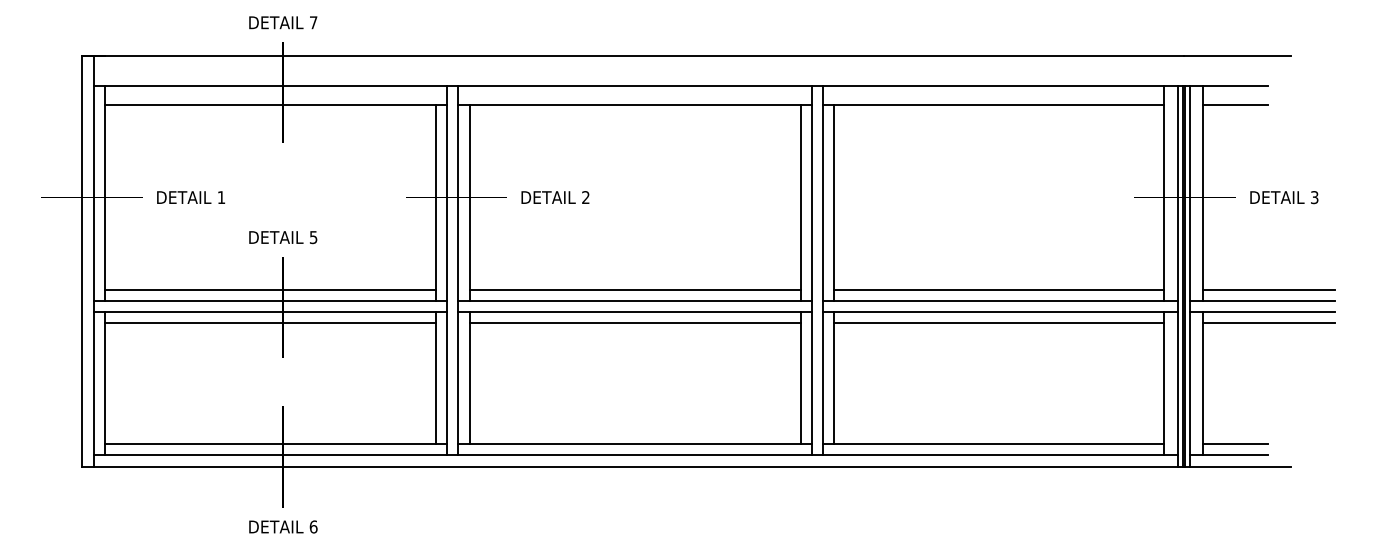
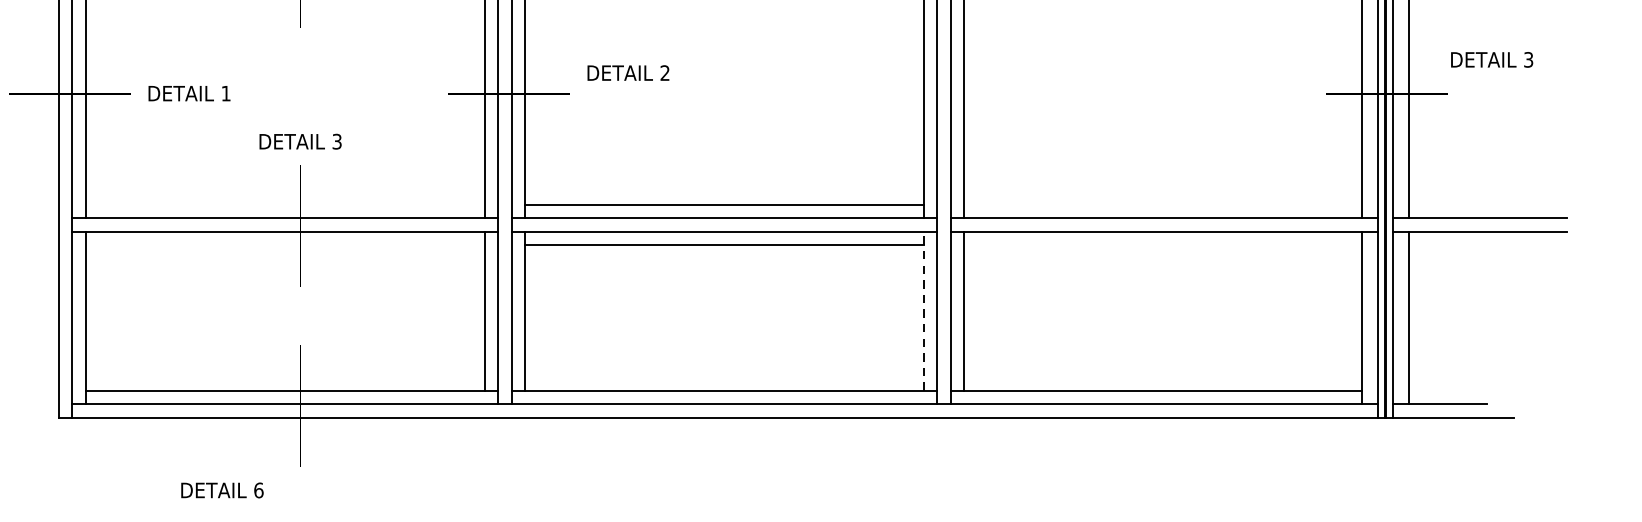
text: (555, 197) -> (628, 73), moved
text: (1284, 197) -> (1492, 59), moved
text: (313, 237) -> (336, 141), 5 -> 3
line: (269, 289) -> (283, 204), removed
line: (999, 289) -> (1163, 204), removed
line: (1268, 289) -> (1487, 204), removed
line: (269, 323) -> (283, 245), removed
line: (999, 323) -> (1163, 245), removed
line: (1268, 323) -> (1487, 245), removed
line: (800, 377) -> (923, 310), solid -> dashed
line: (1235, 444) -> (1447, 391), removed
text: (283, 526) -> (222, 489), moved

